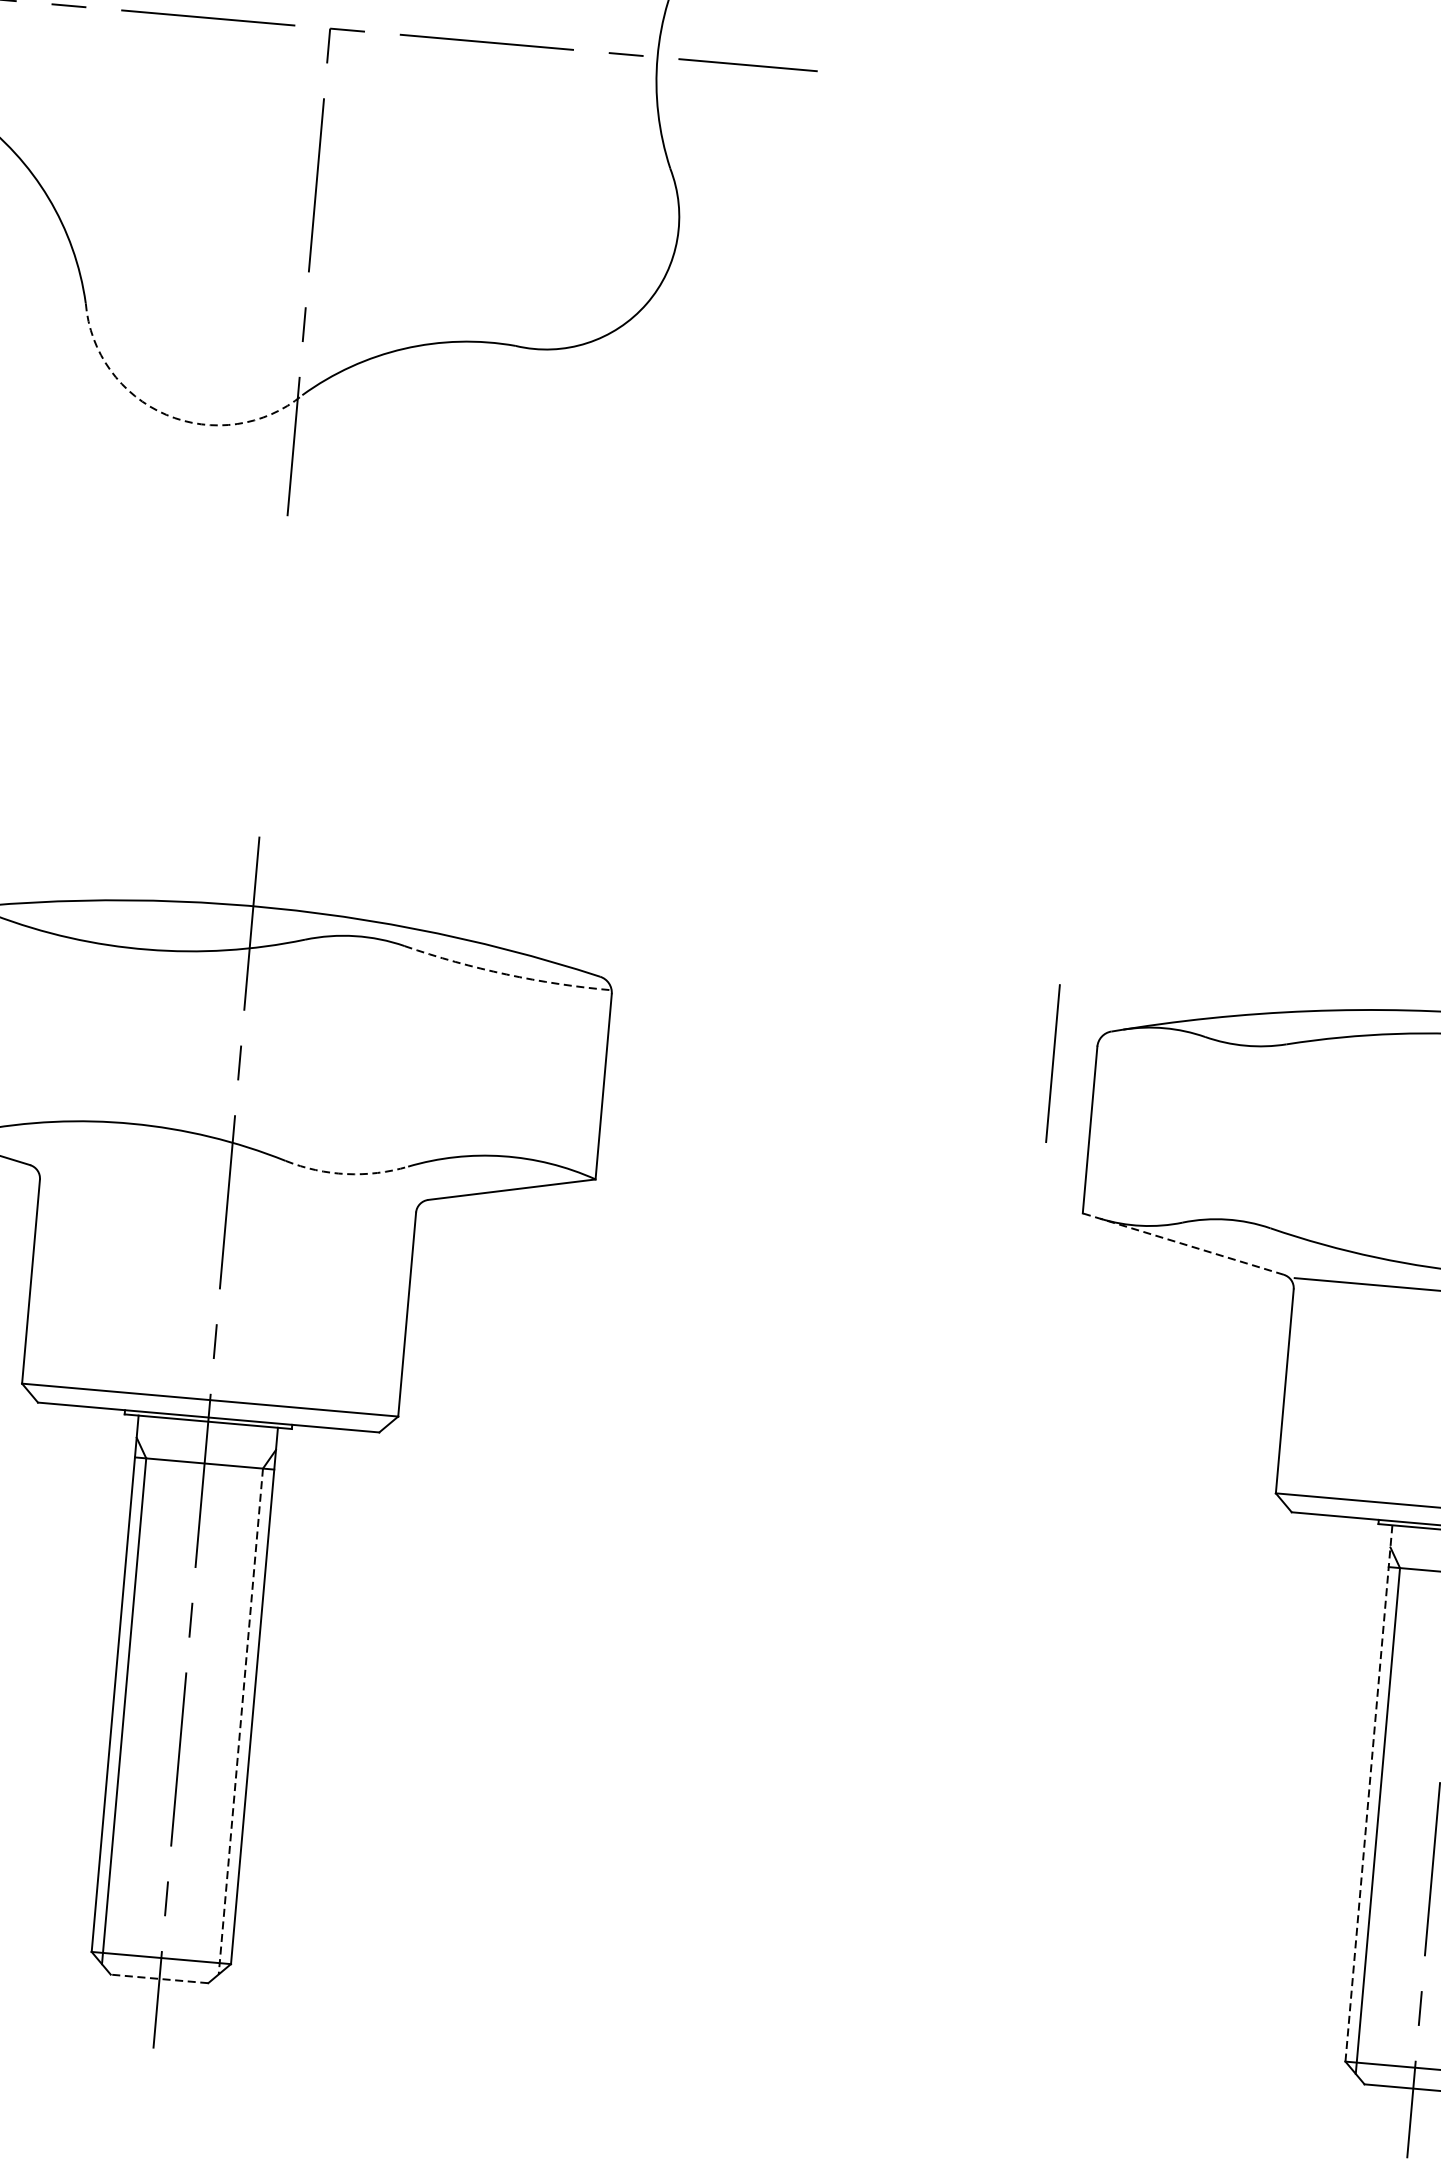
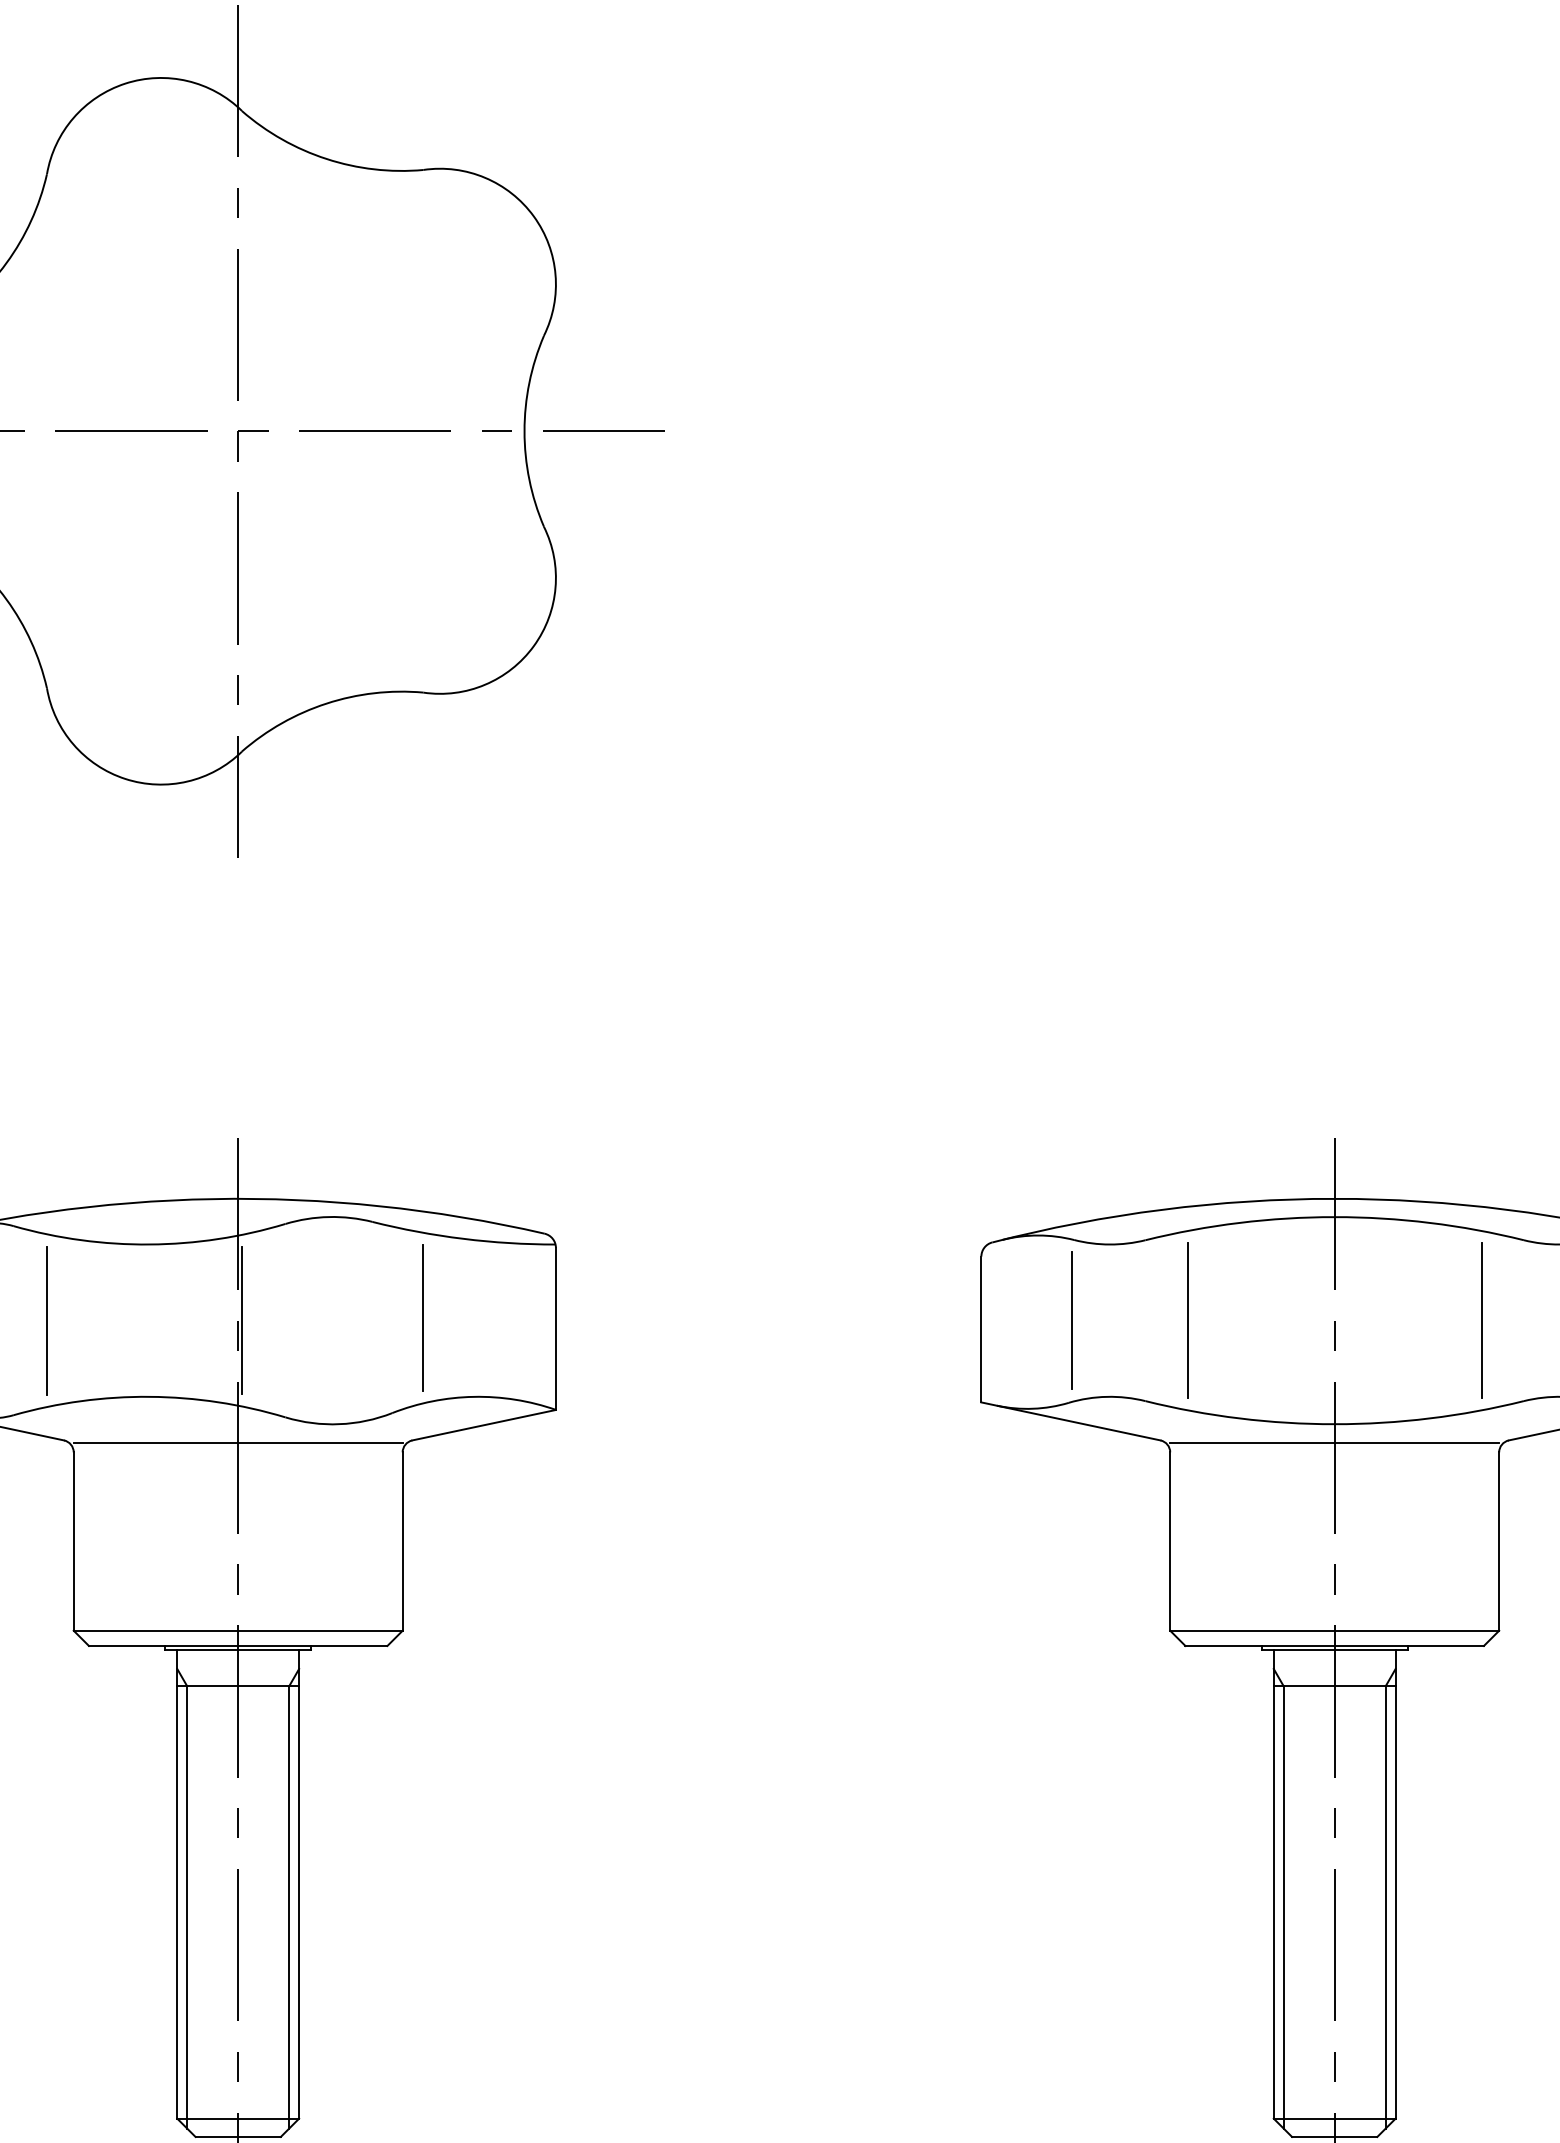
arc: (166, 414) -> (125, 778), dashed -> solid
arc: (507, 974) -> (463, 1238), dashed -> solid
line: (22, 1026) -> (46, 1320), added
line: (244, 1045) -> (241, 1320), added
line: (453, 1060) -> (423, 1317), added
line: (1052, 1063) -> (1071, 1320), moved
line: (1326, 1140) -> (1187, 1320), added
arc: (346, 1174) -> (339, 1424), dashed -> solid
line: (228, 1184) -> (237, 1442), added
line: (1182, 1244) -> (1070, 1421), dashed -> solid
line: (241, 1721) -> (289, 1907), dashed -> solid
line: (1368, 1793) -> (1273, 1884), dashed -> solid
line: (159, 1978) -> (238, 2136), dashed -> solid

